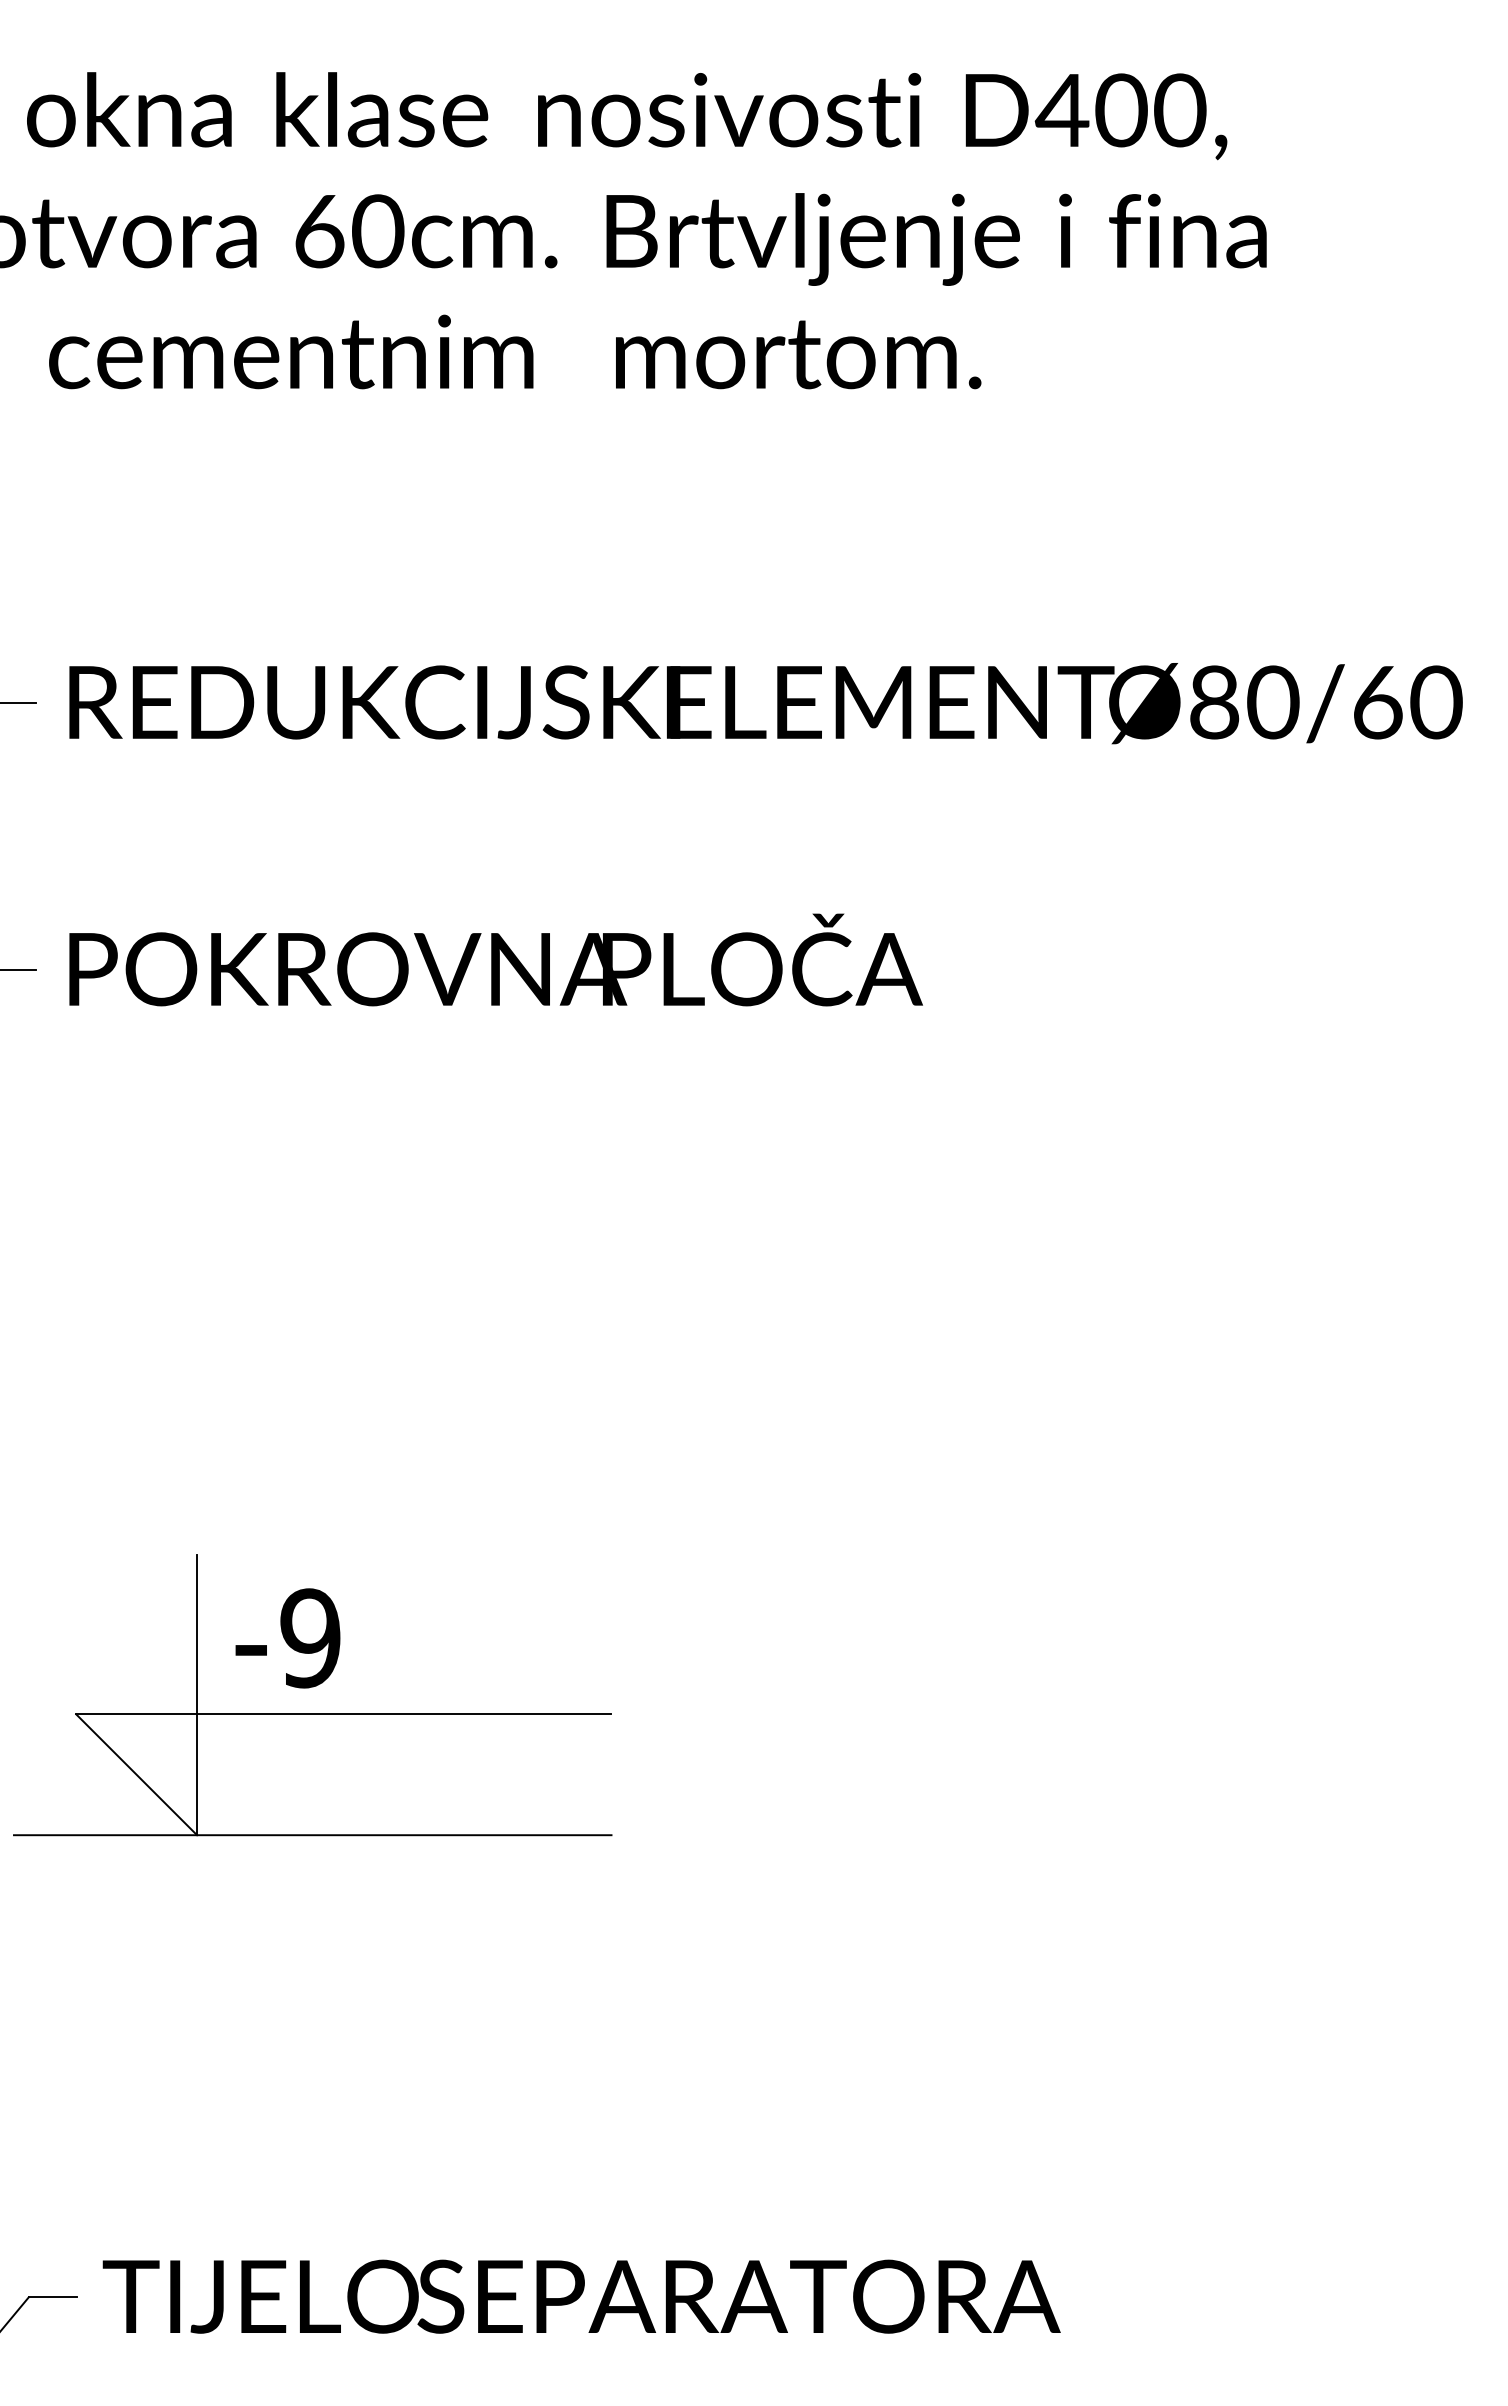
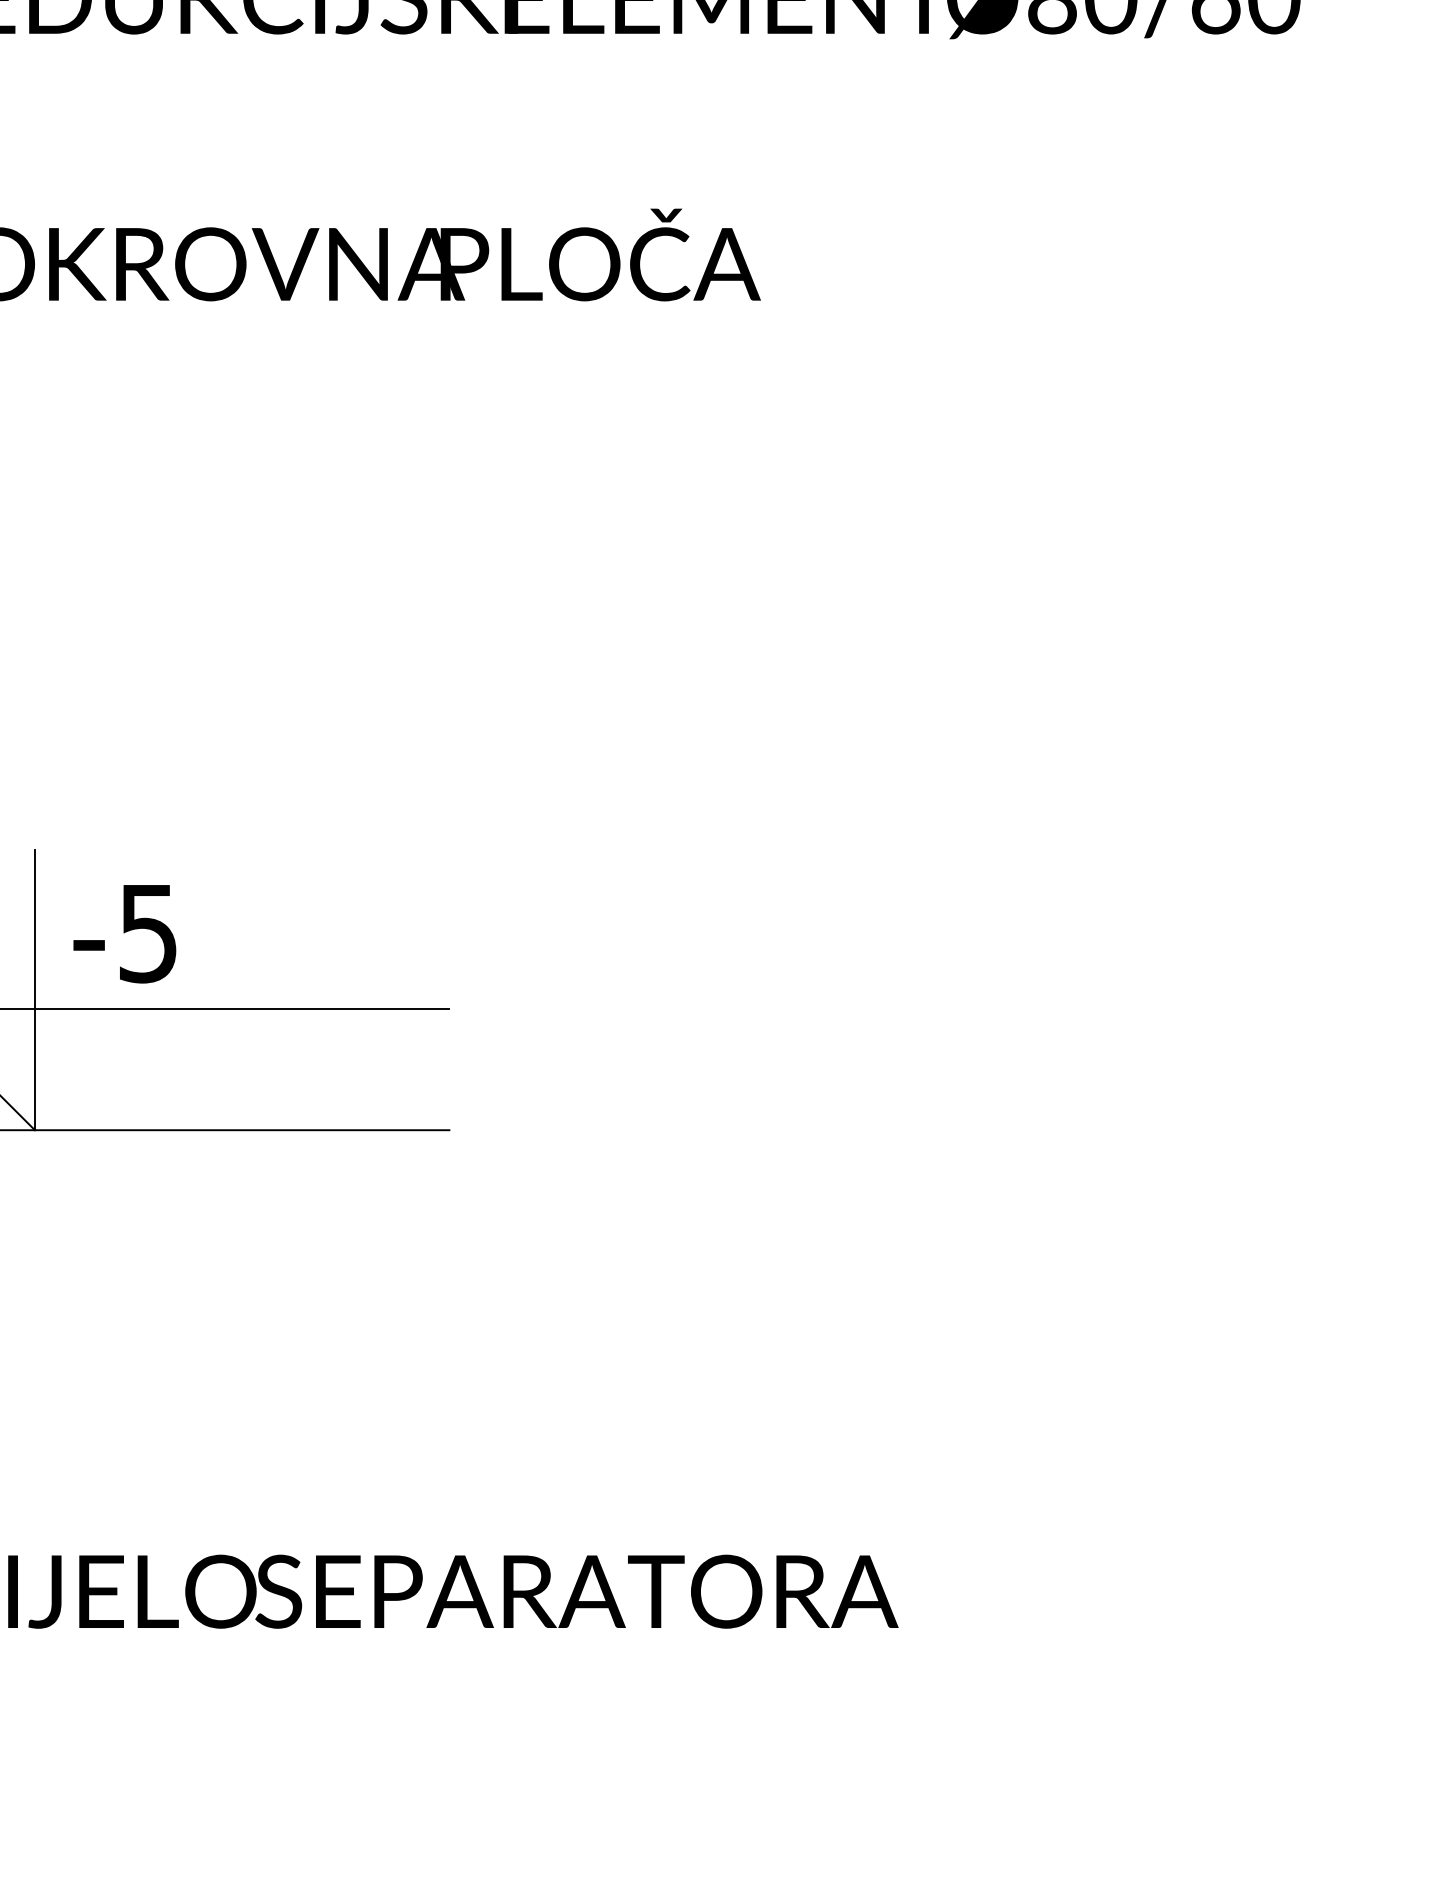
text: (310, 1638) -> (148, 933), -9 -> -5

